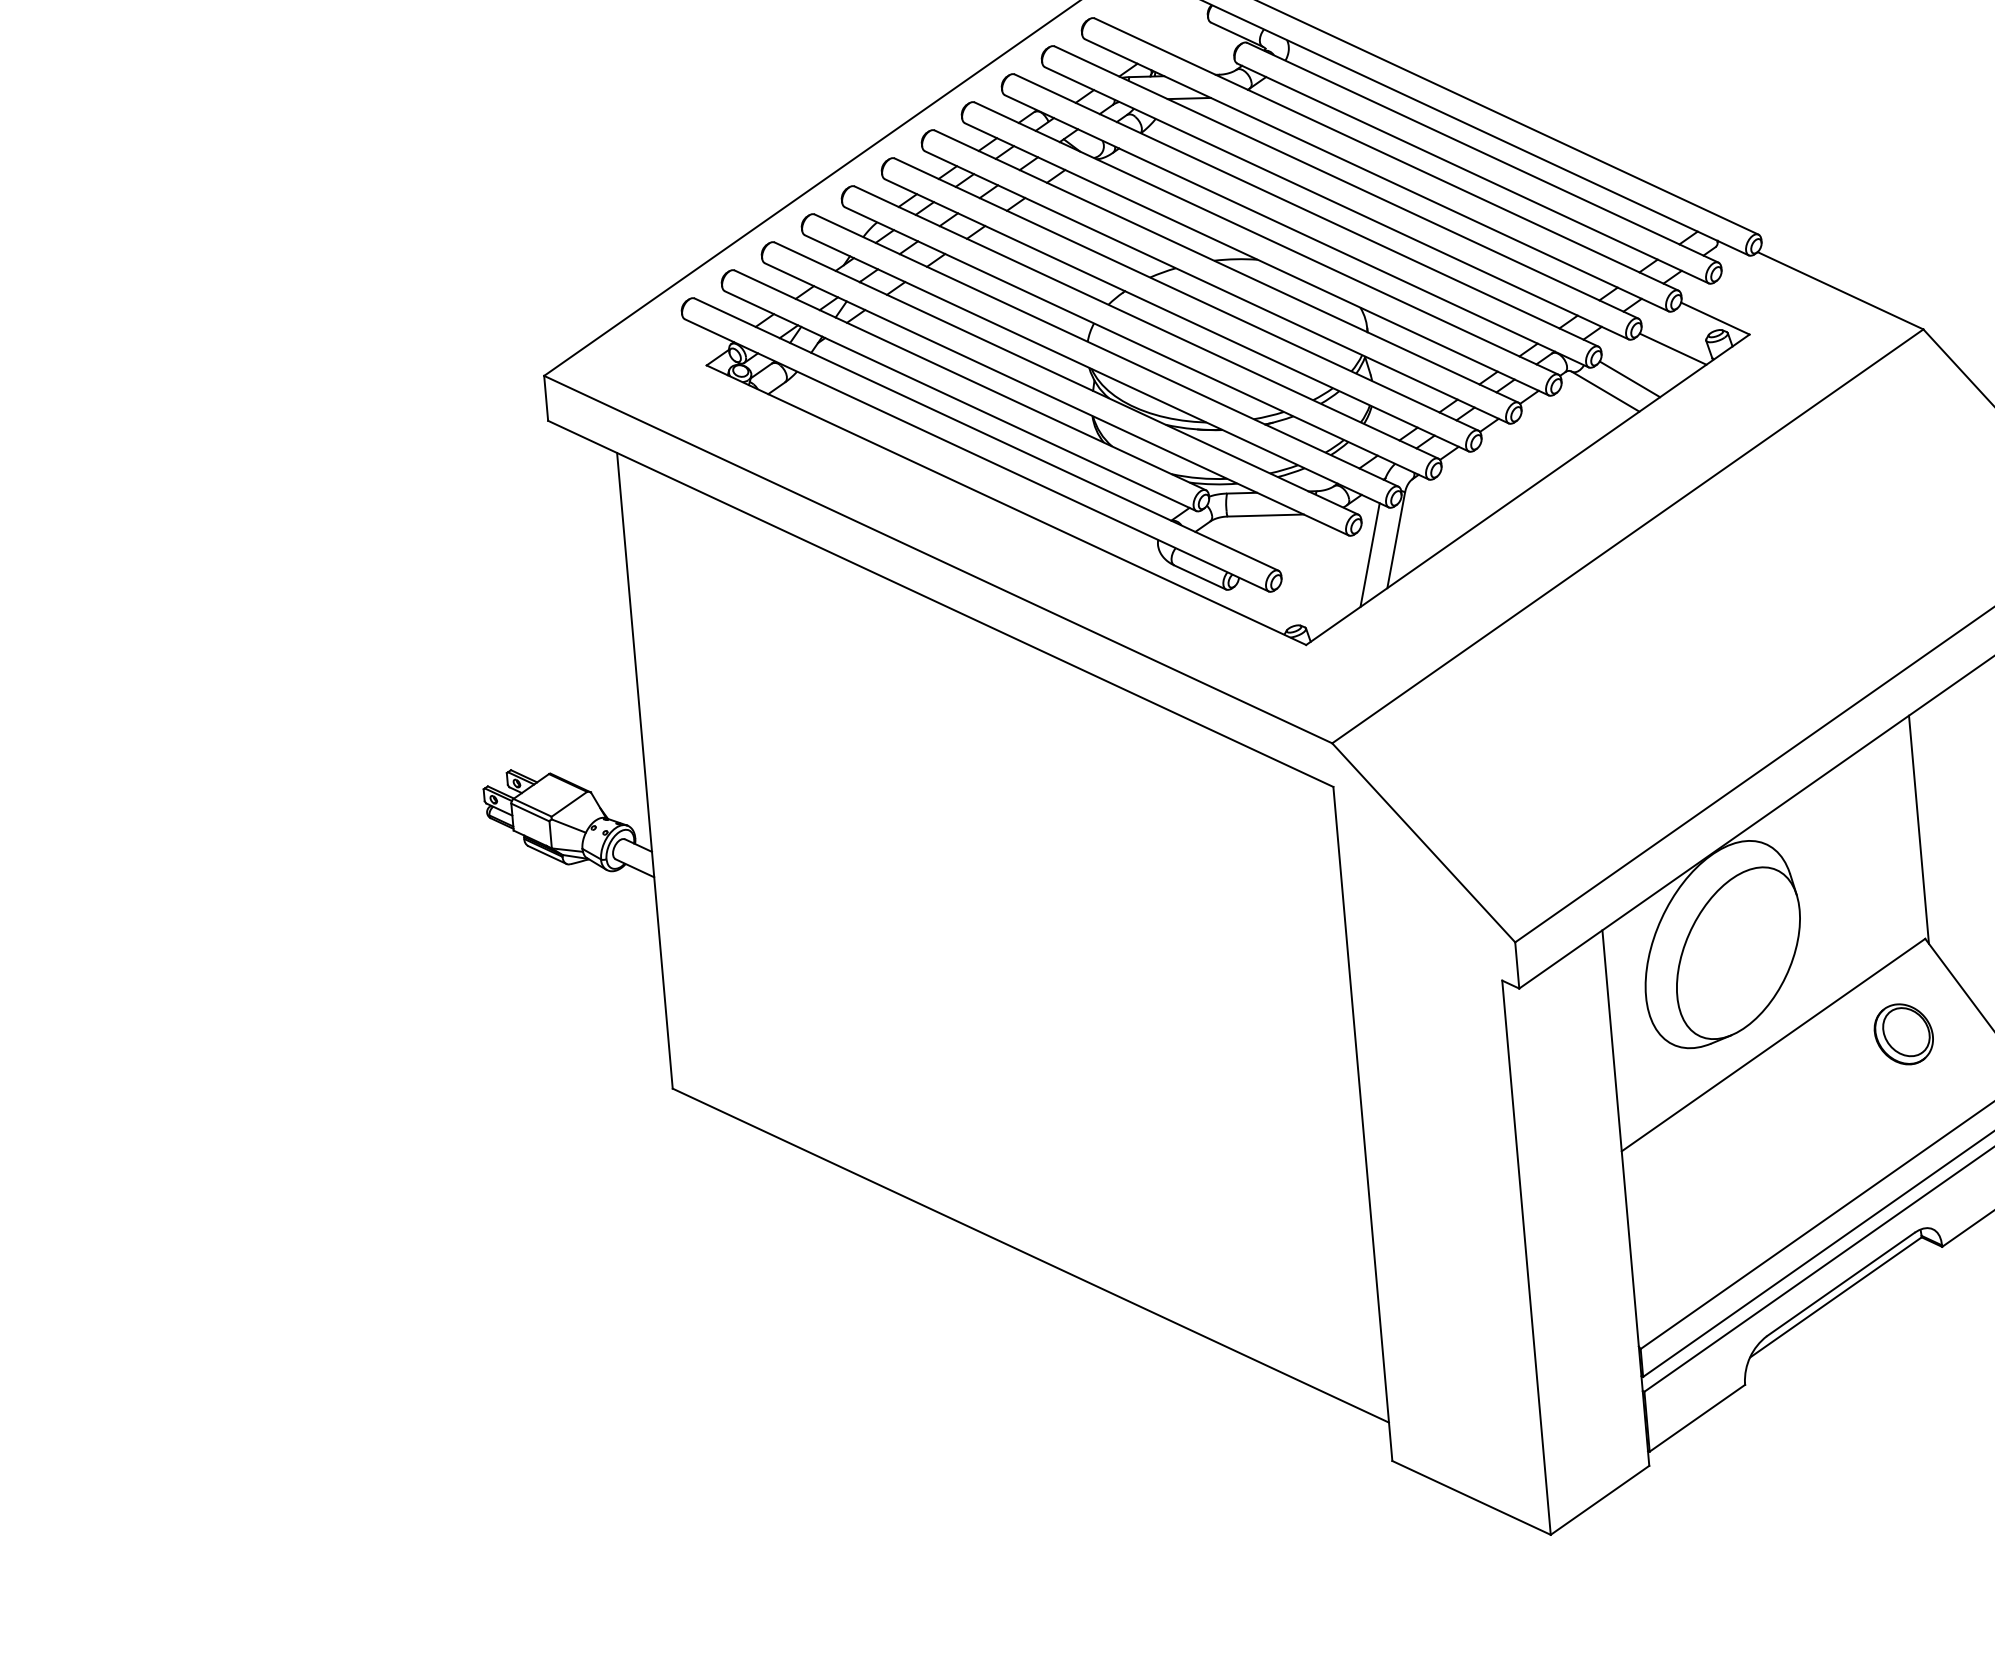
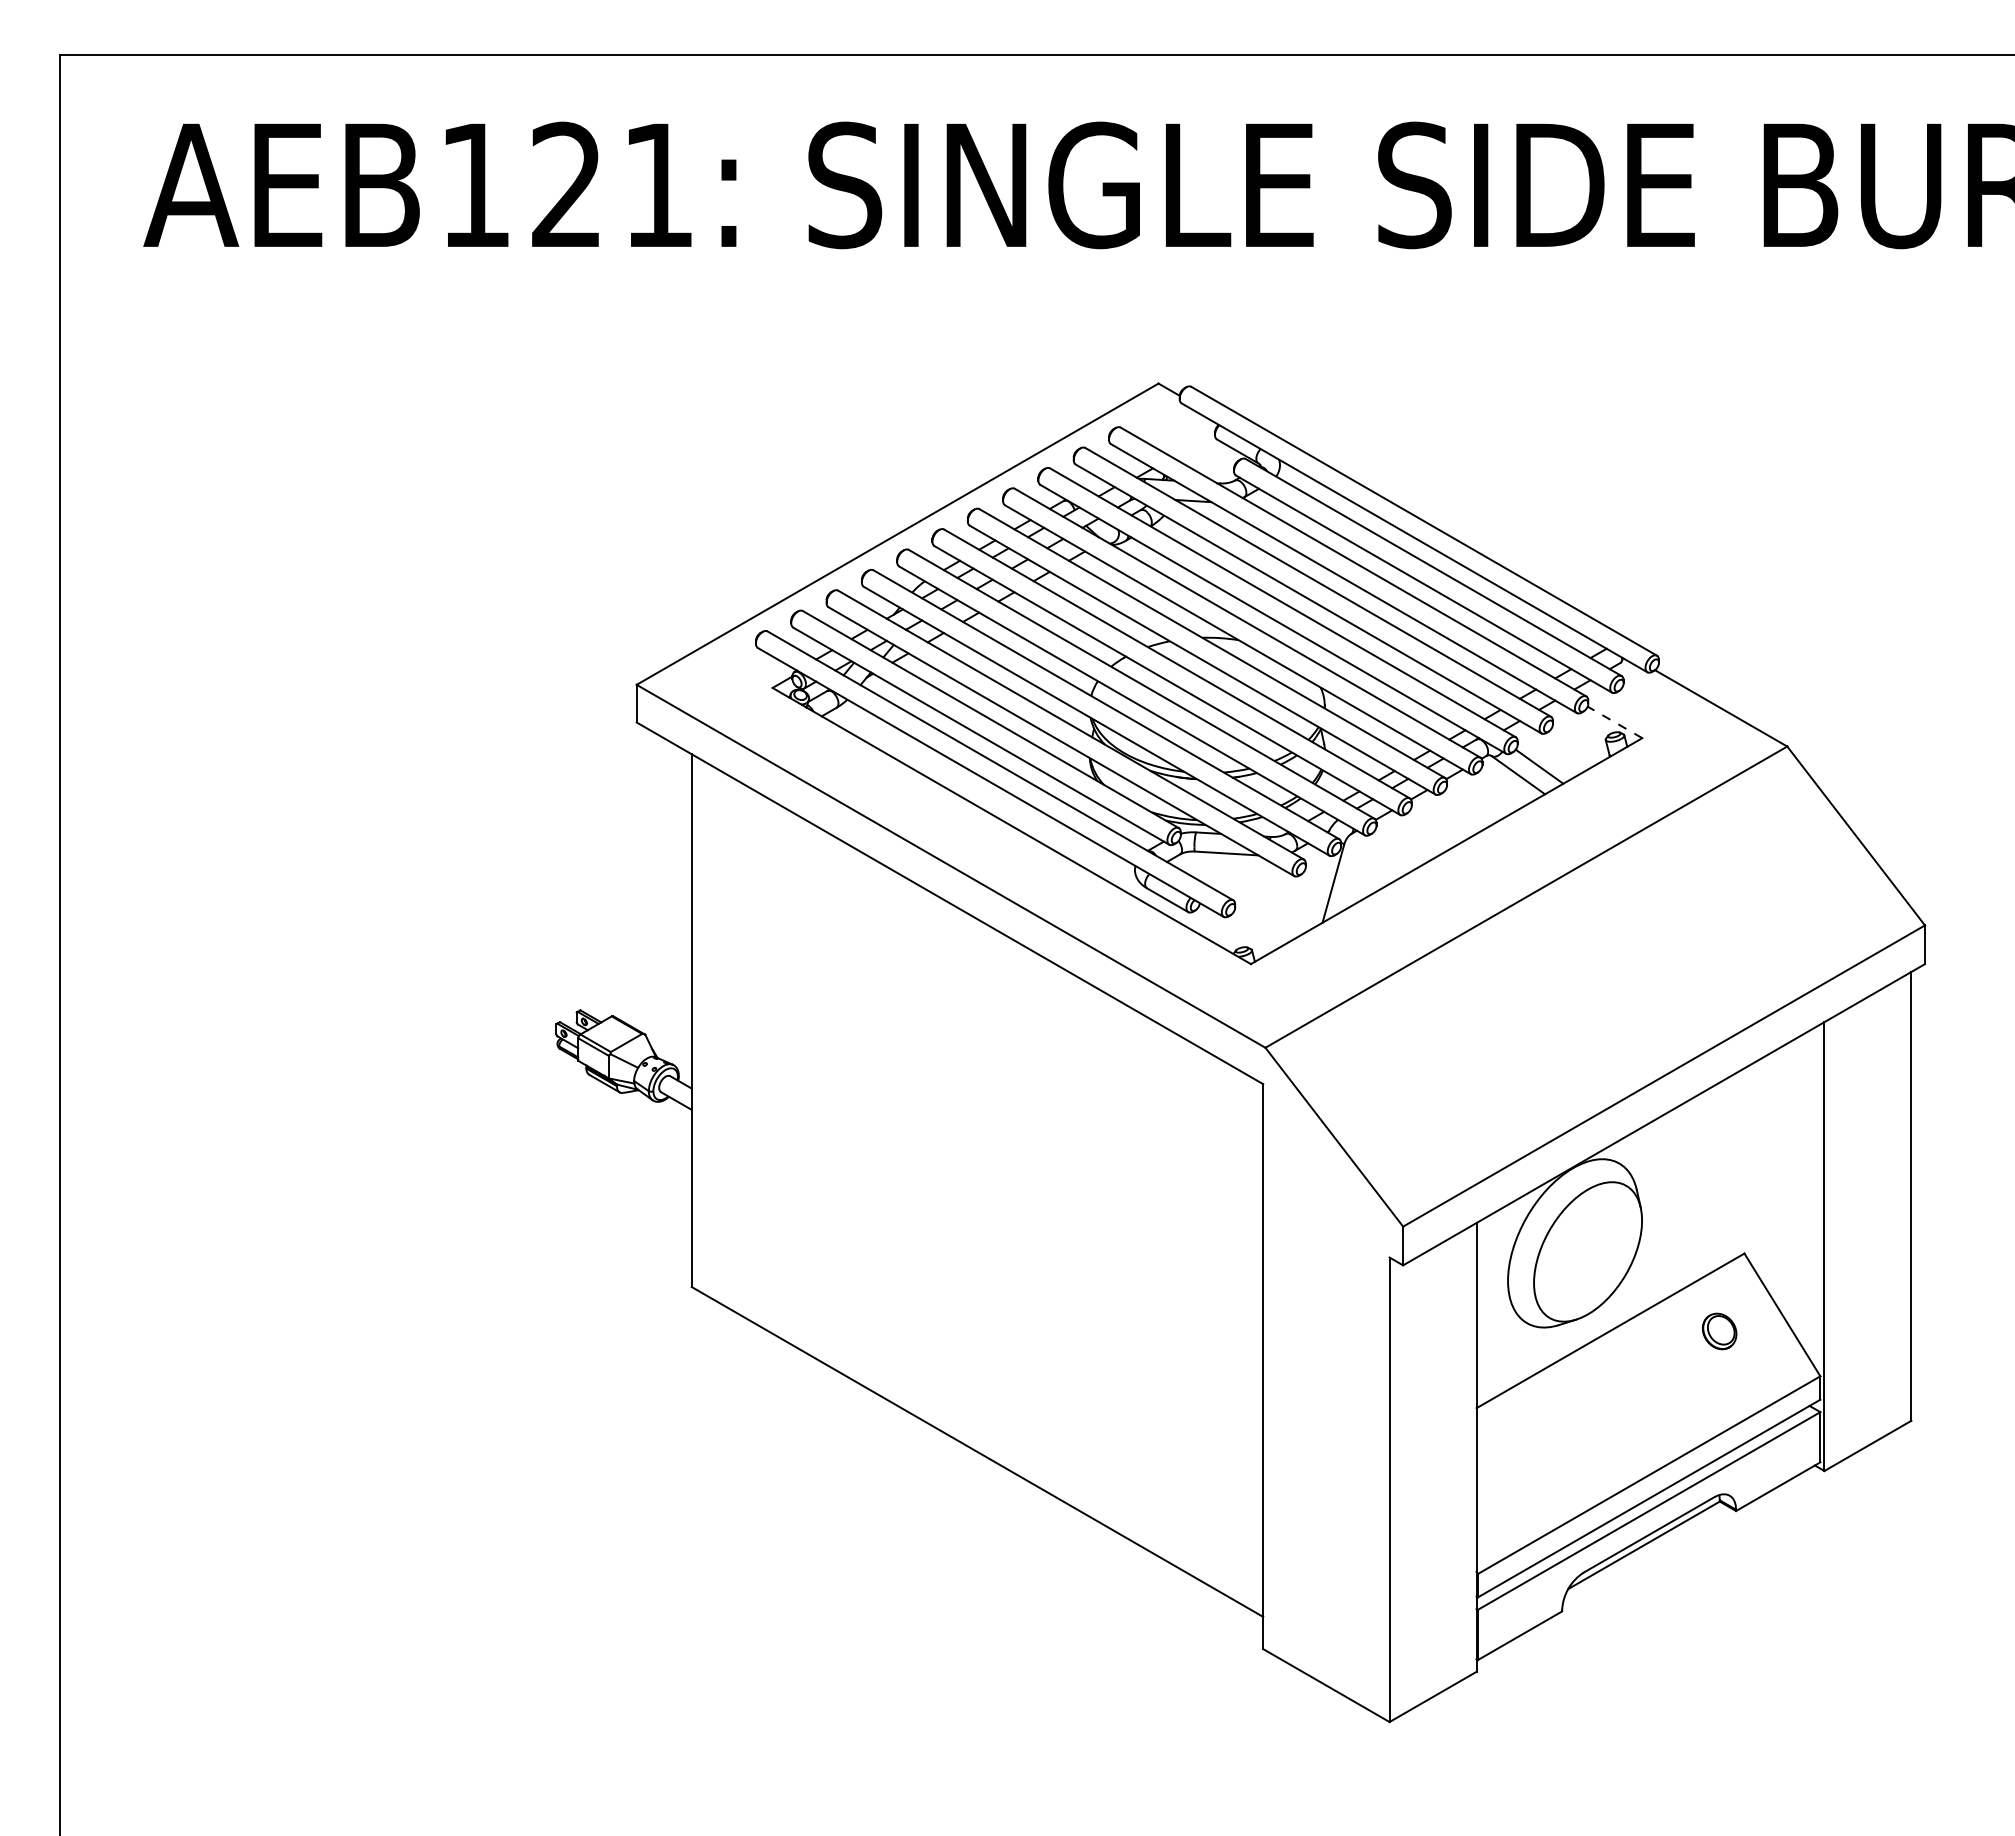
line: (1715, 318) -> (1615, 722), solid -> dashed
line: (1672, 348) -> (1577, 744), removed
line: (1369, 554) -> (1310, 893), removed
line: (1919, 828) -> (1747, 1161), removed
part: (1903, 1034) -> (1719, 1331), size x0.7

